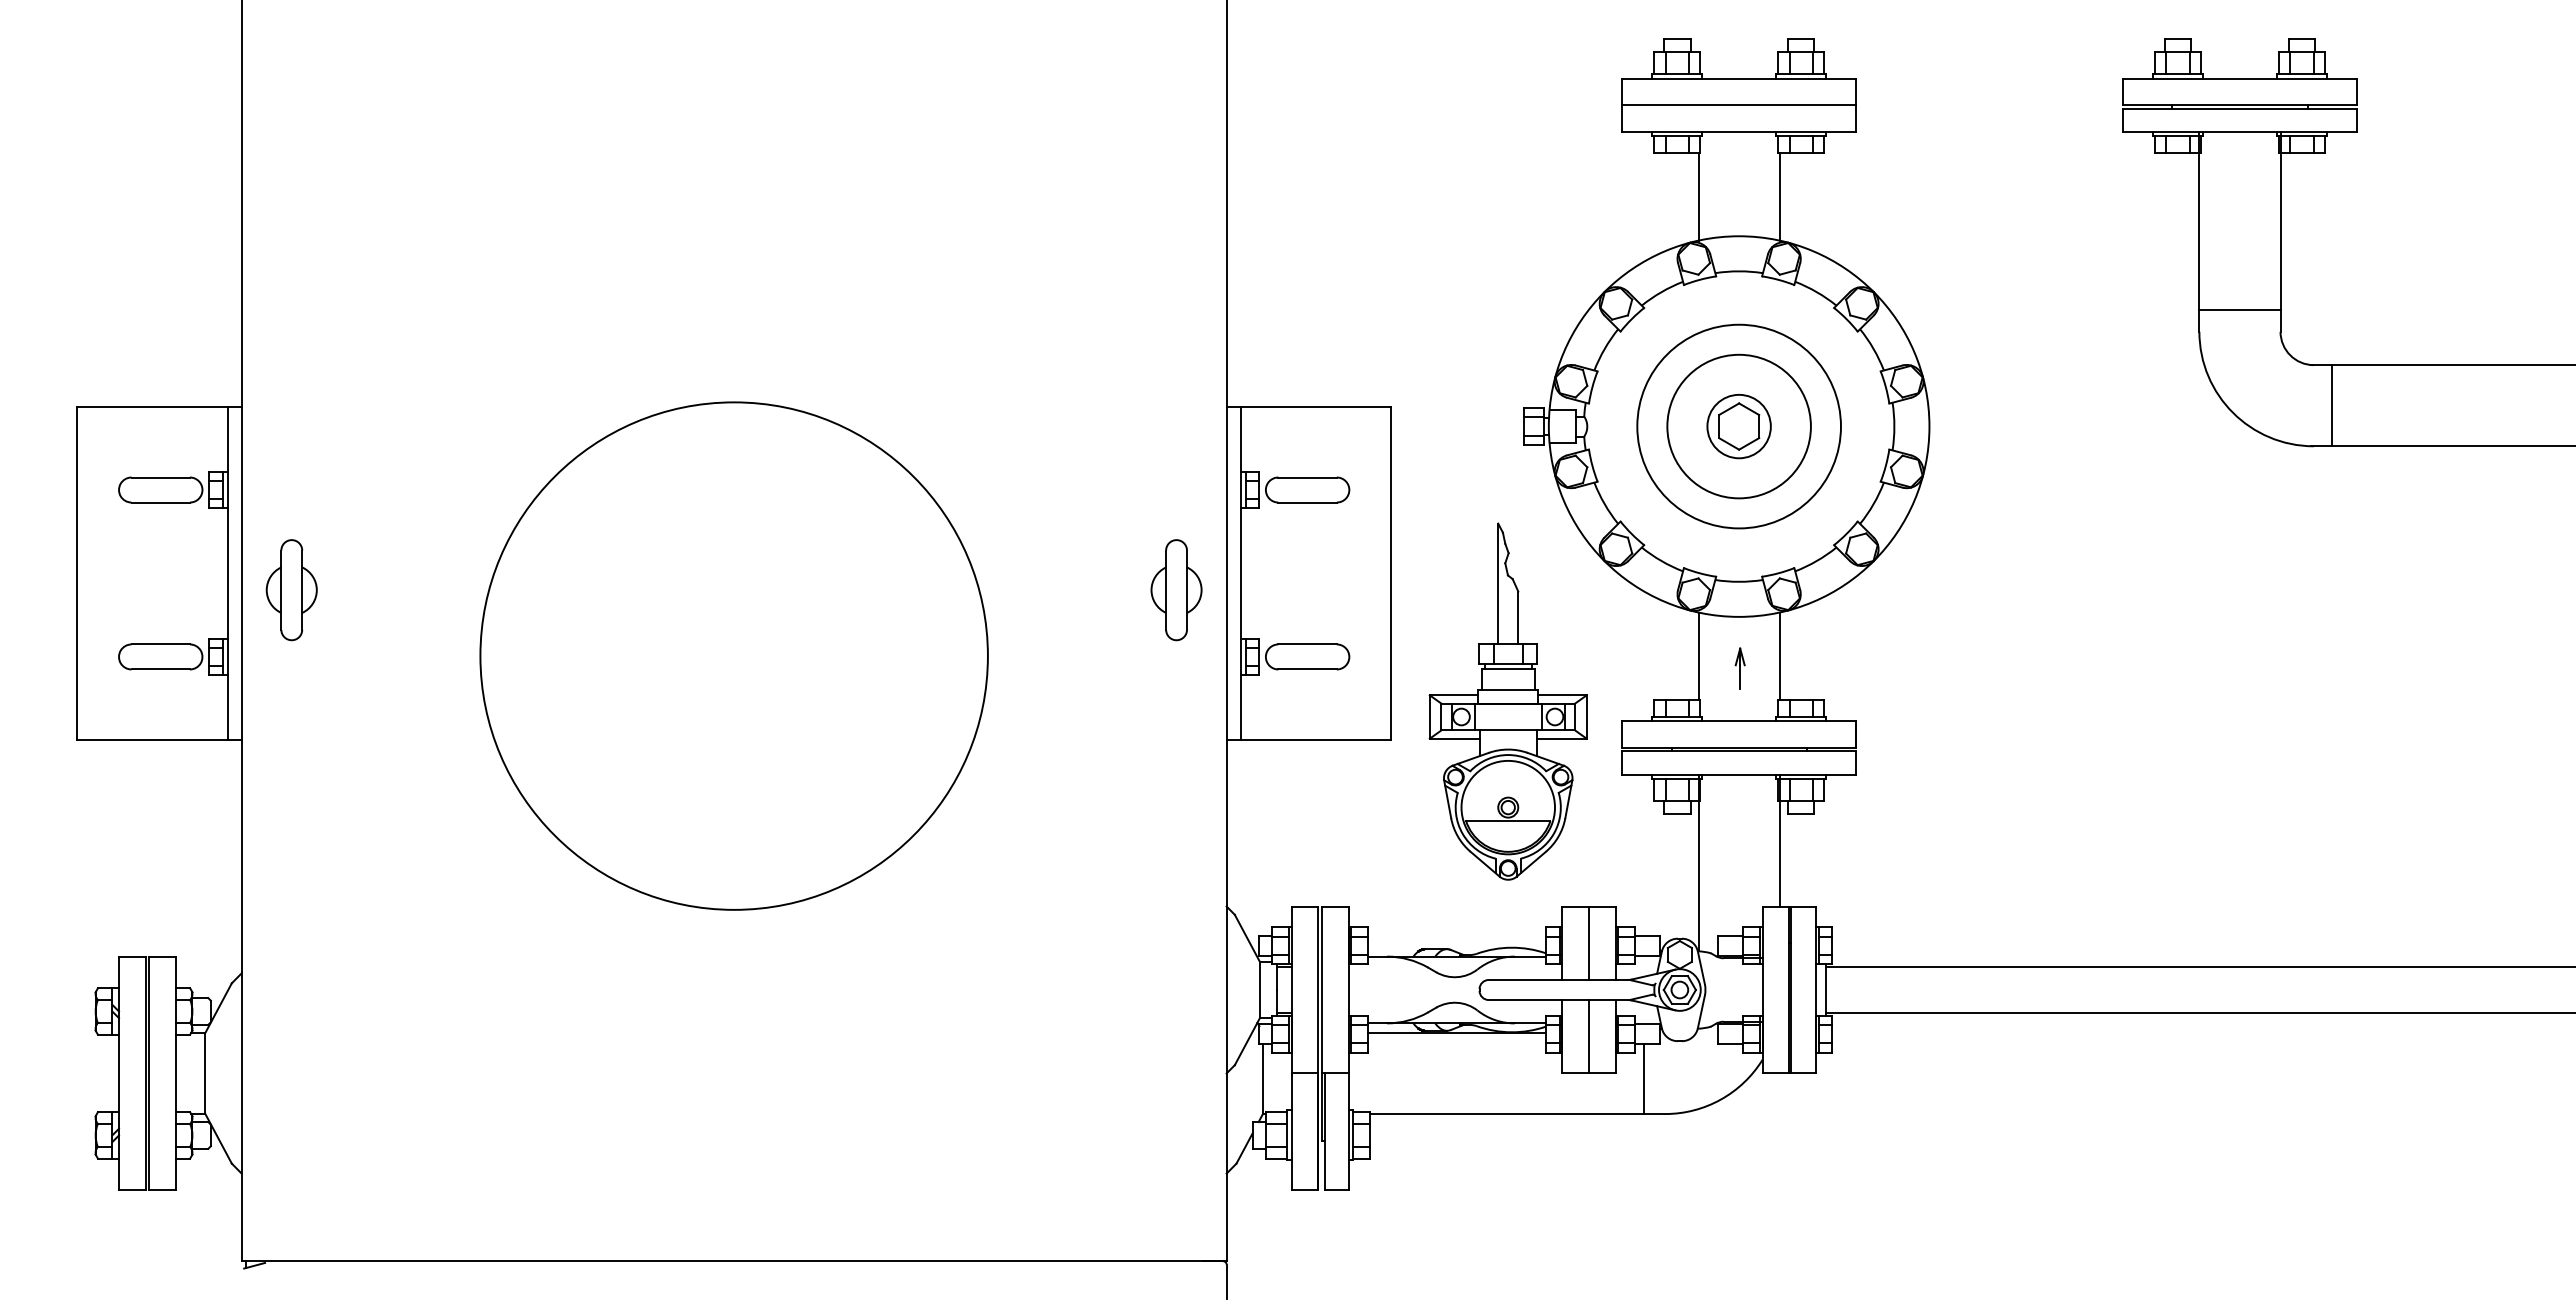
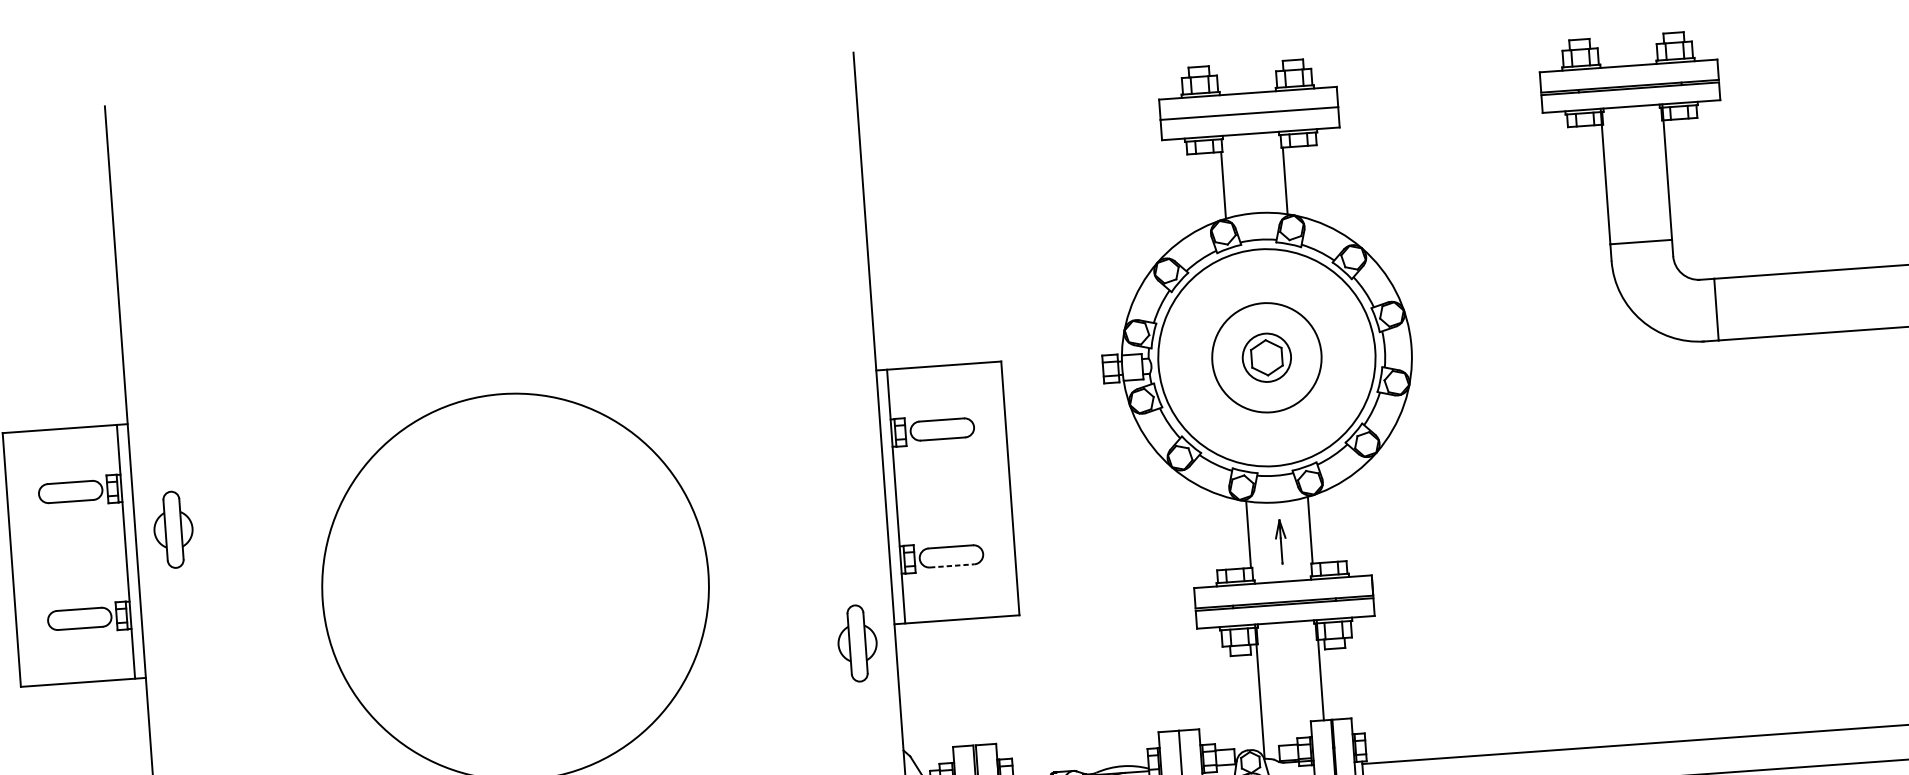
circle: (1738, 426) -> (1266, 357), size x1.4
part: (291, 590) -> (173, 530), moved
part: (1176, 590) -> (857, 643), moved
part: (1739, 668) -> (1280, 541), size x1.4
line: (1308, 669) -> (952, 565), solid -> dashed
part: (1507, 701) -> (1105, 579), removed

